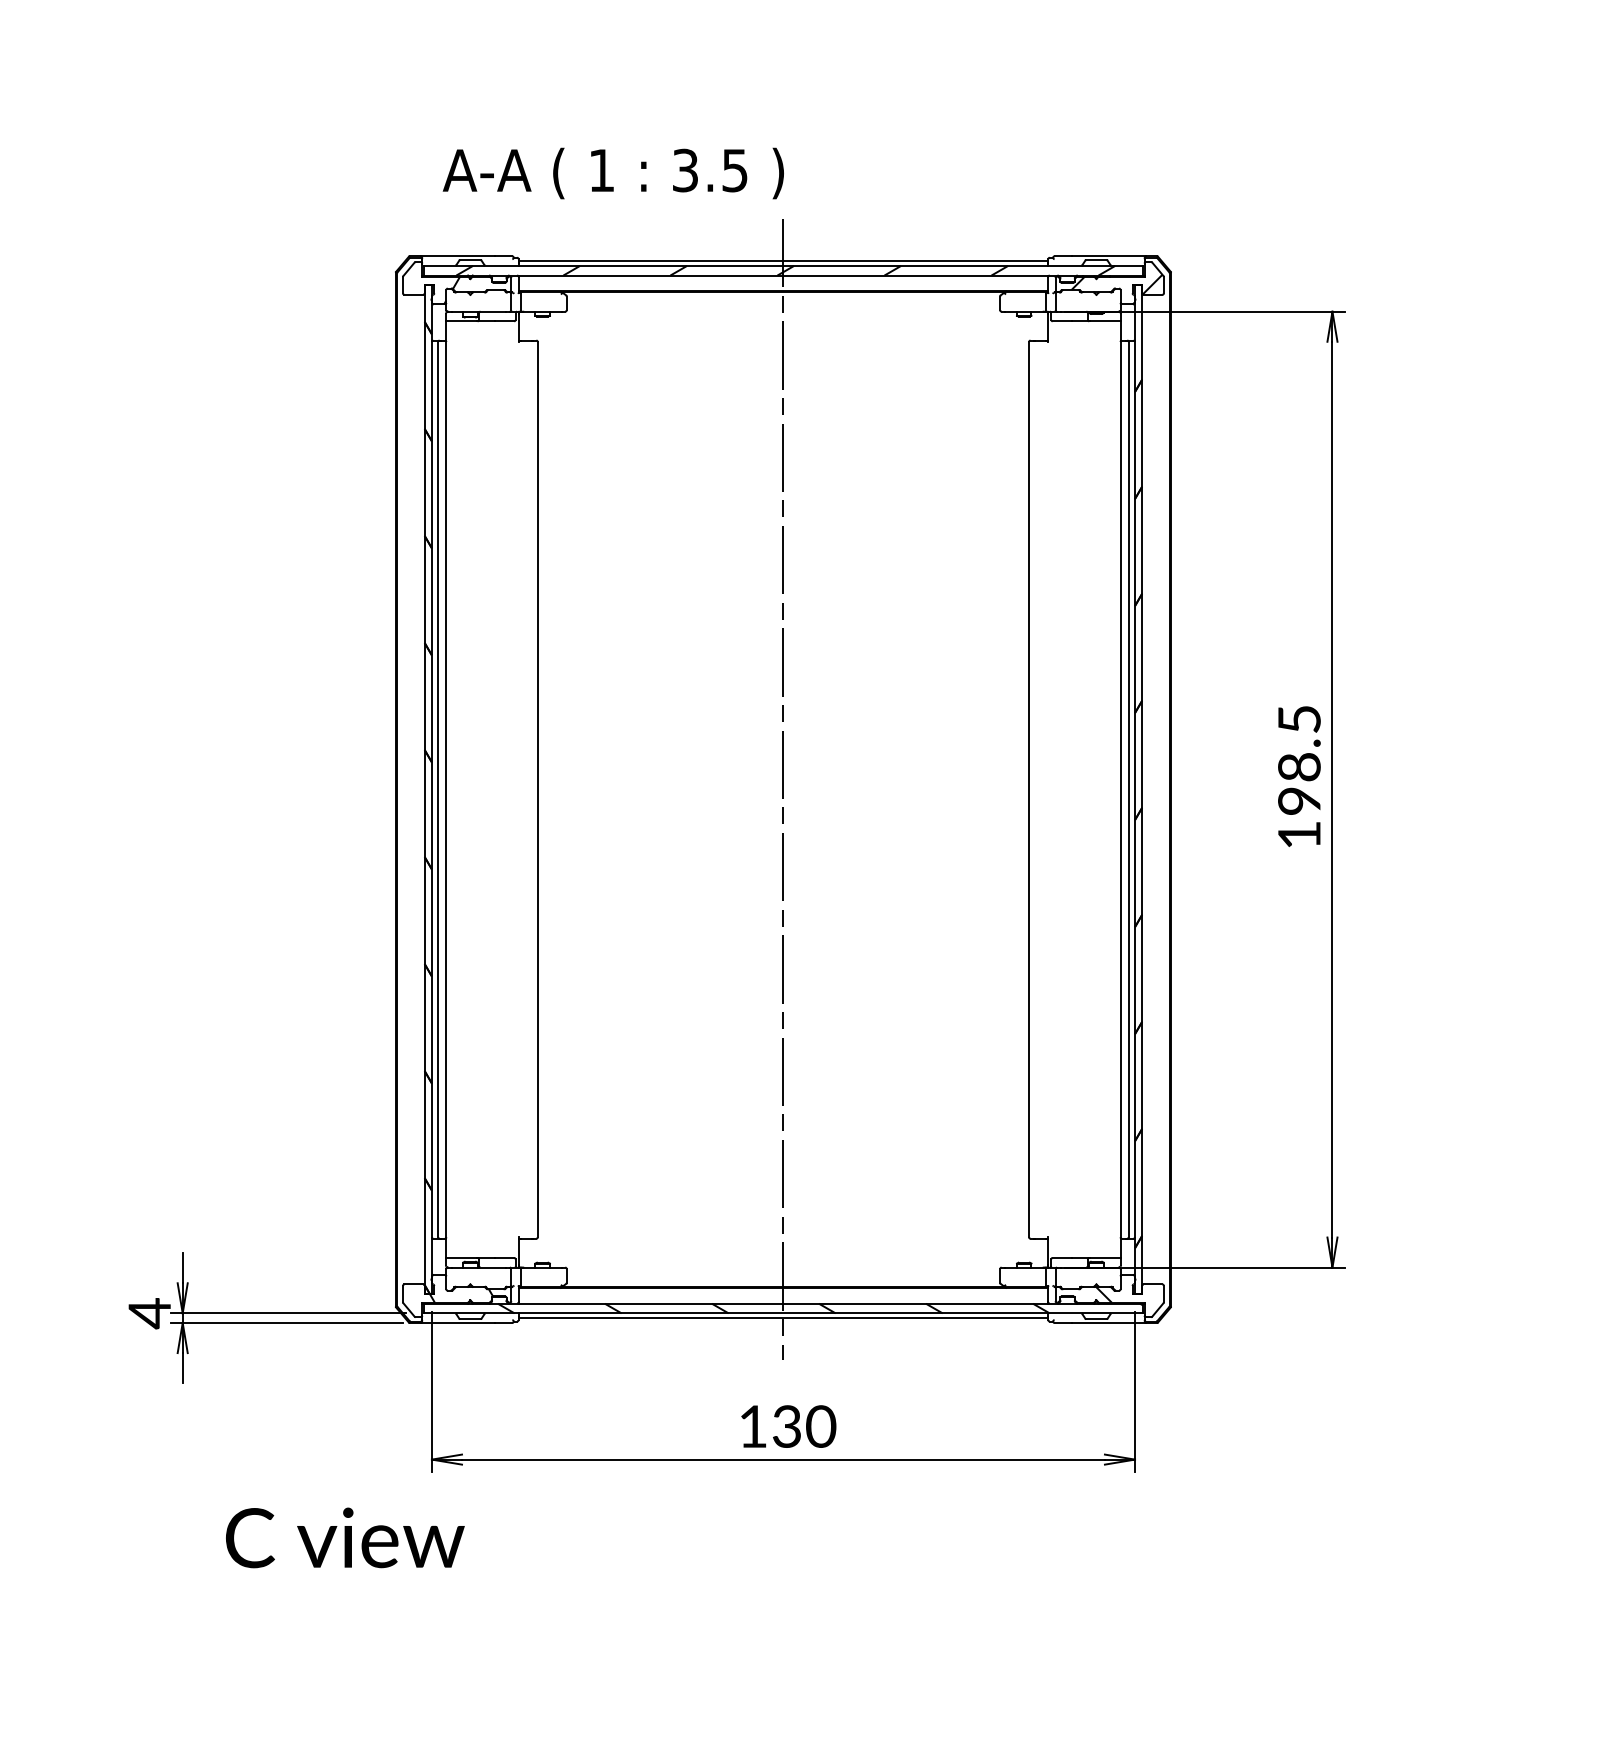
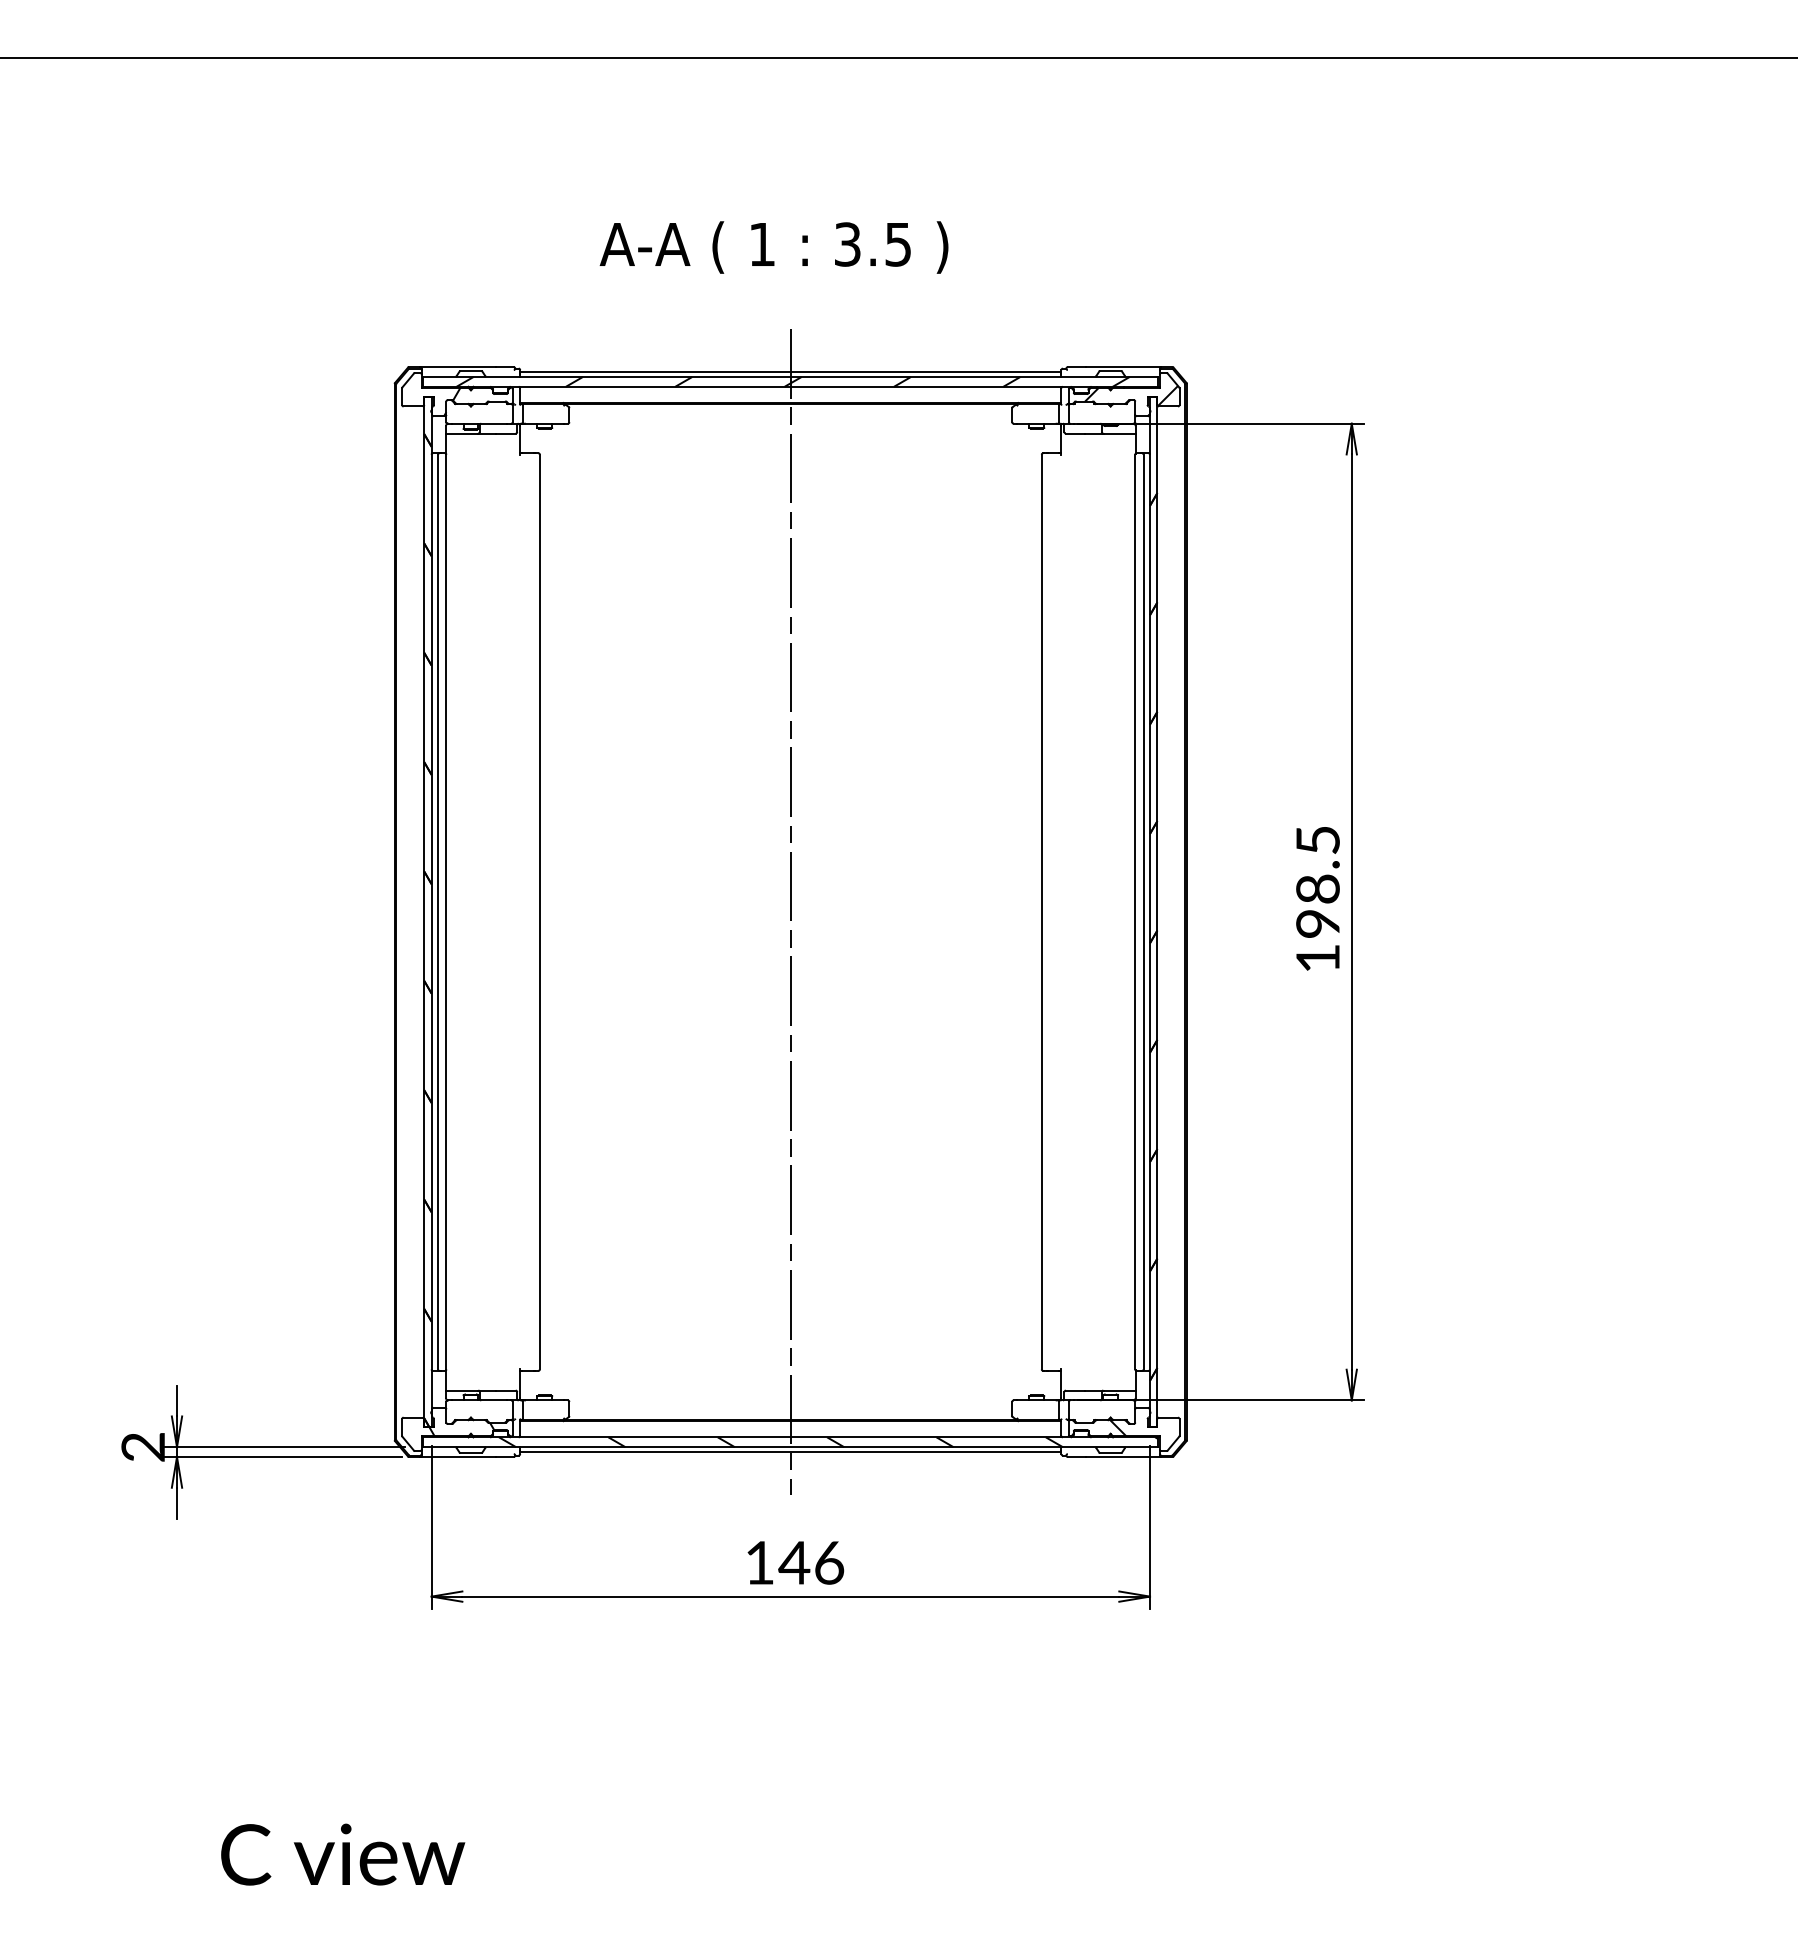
text: (612, 173) -> (773, 247), moved
text: (148, 1313) -> (142, 1447), 4 -> 2
text: (803, 1426) -> (811, 1562), 130 -> 146
text: (345, 1537) -> (343, 1854), moved

